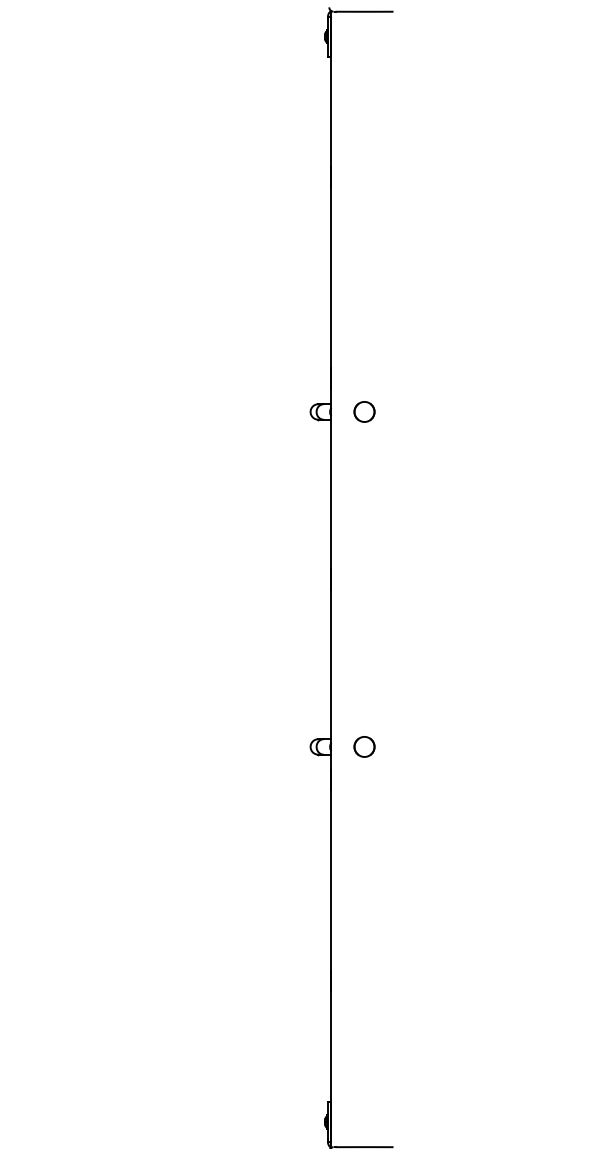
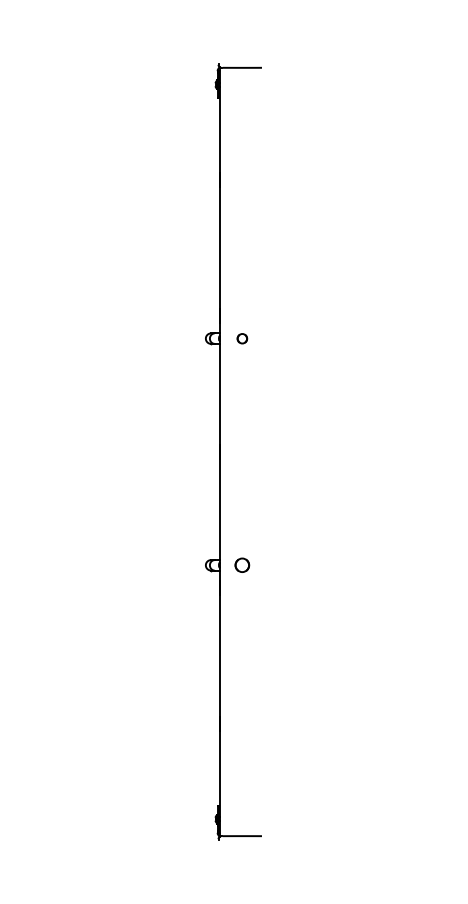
part: (364, 411) -> (242, 338), size x0.7

